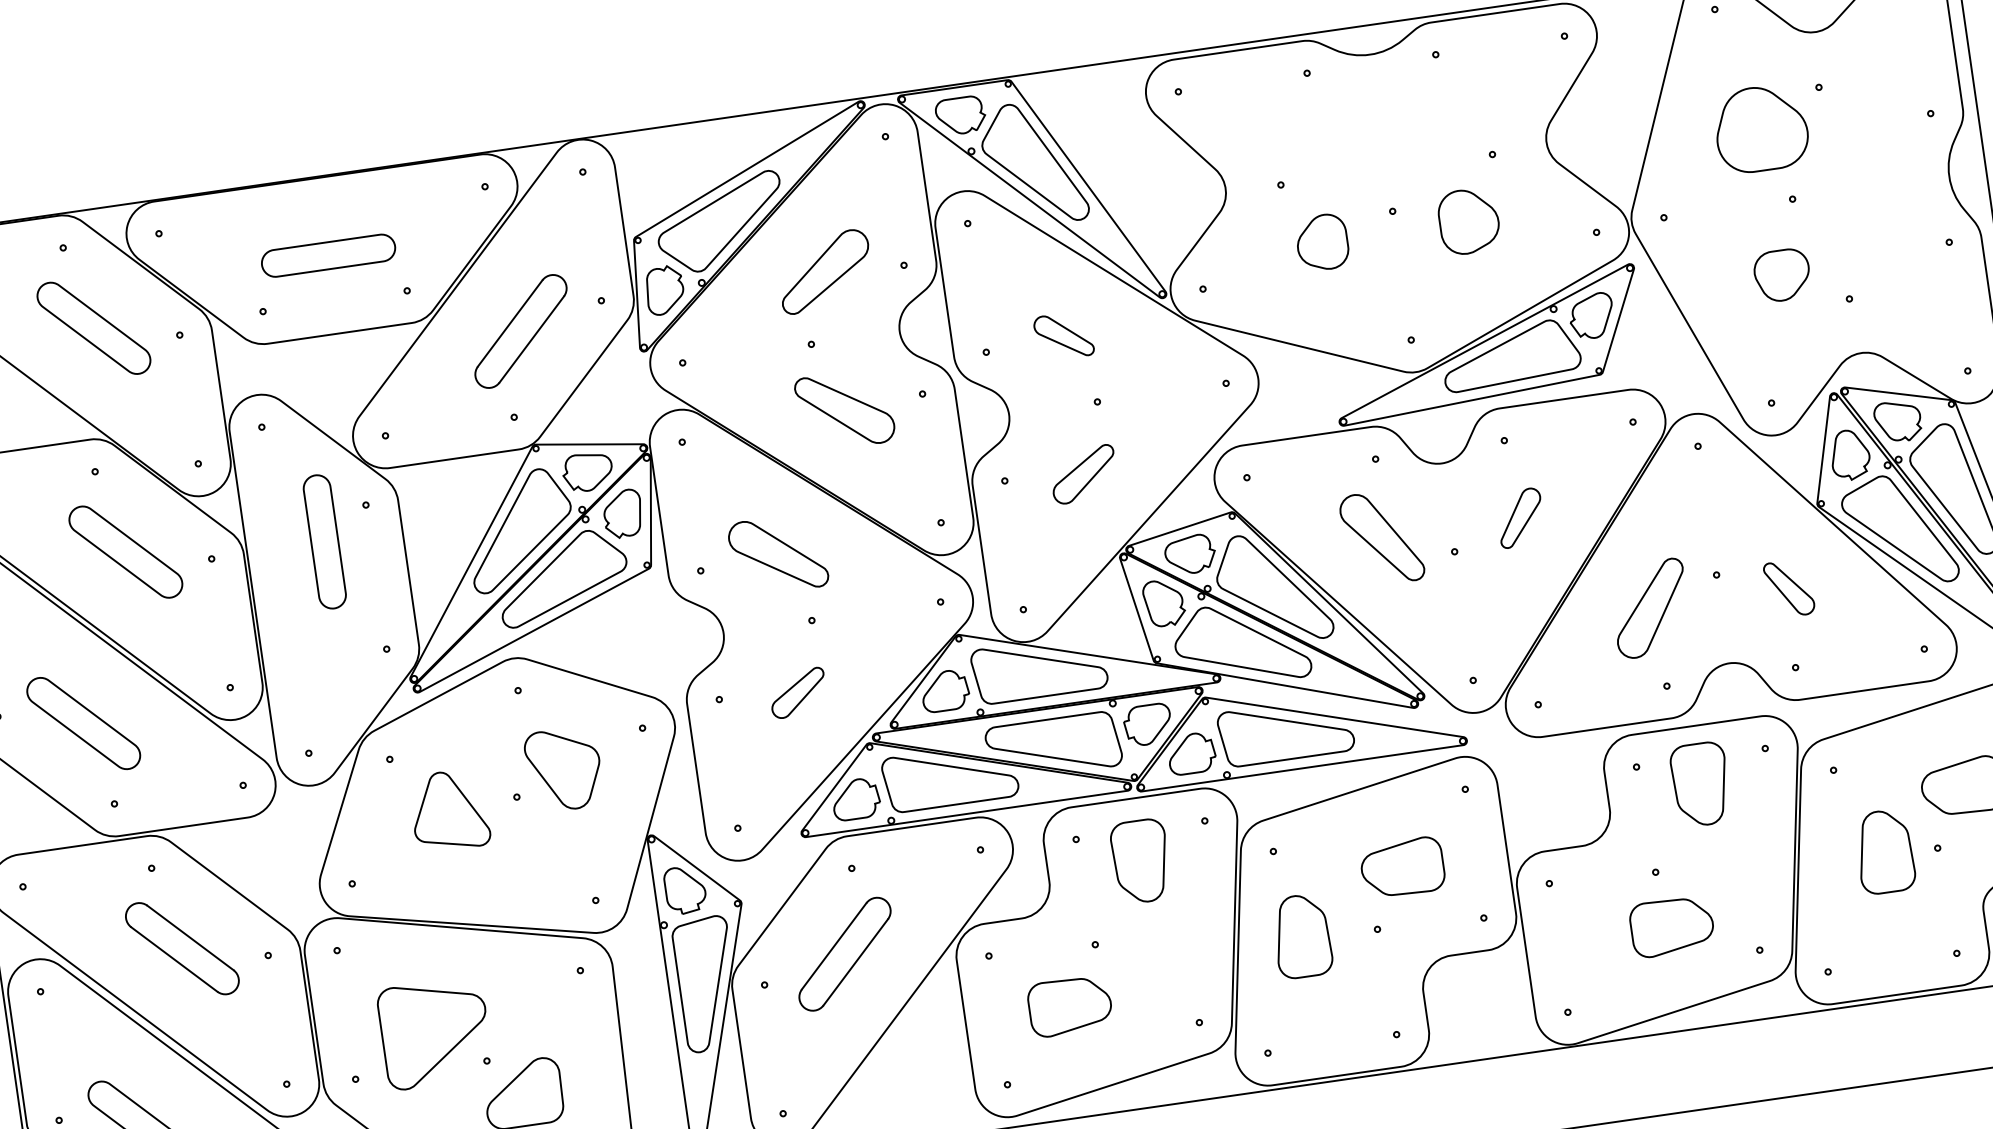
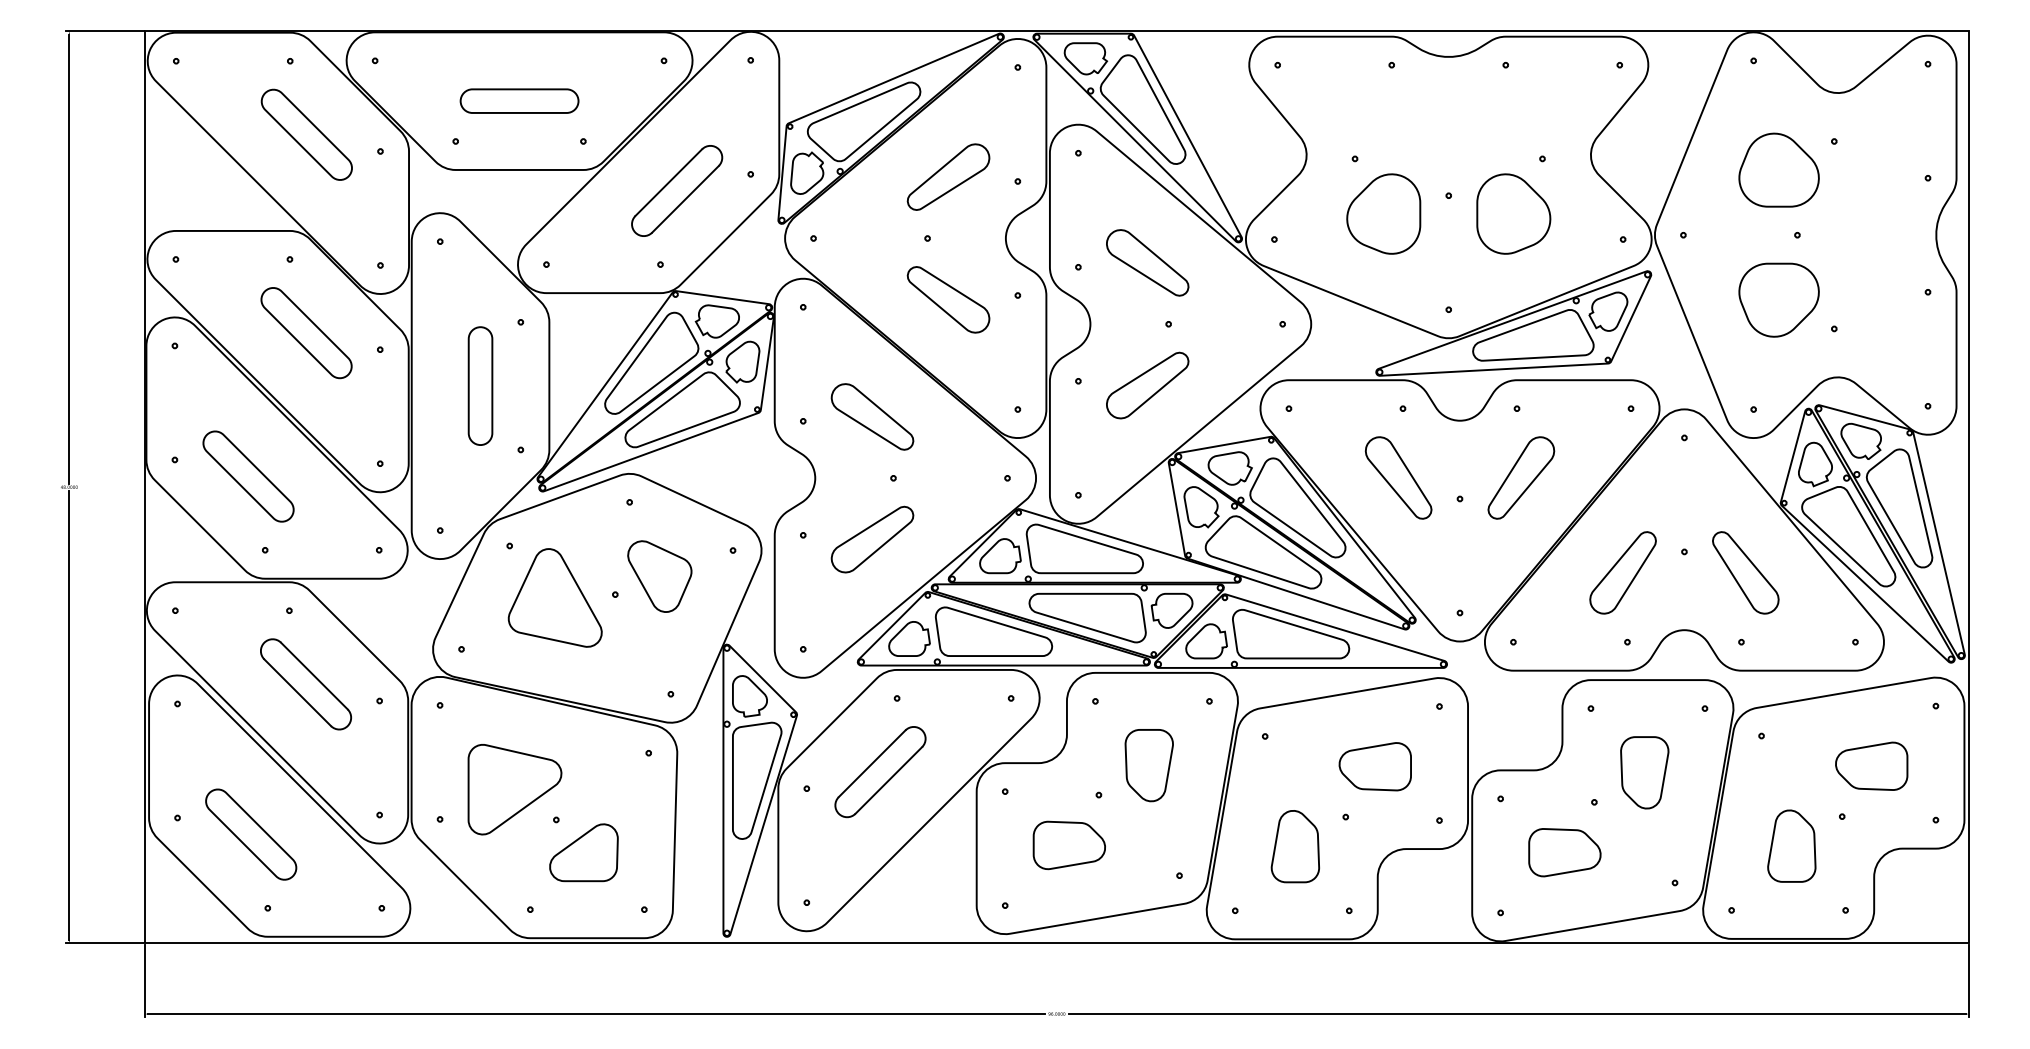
part: (1468, 220) -> (1513, 213), size x1.43
part: (1321, 241) -> (1383, 213), size x1.67
part: (1781, 274) -> (1778, 299), size x1.67
part: (1063, 335) -> (1147, 262), size x1.67
part: (1083, 474) -> (1147, 385), size x1.43
part: (1520, 517) -> (1521, 477), size x1.67
part: (324, 541) -> (480, 385), moved
part: (1788, 588) -> (1745, 572), size x1.67
part: (798, 693) -> (872, 539), size x1.67
part: (1700, 784) -> (1644, 772), moved
part: (448, 810) -> (554, 597), size x1.43
part: (1884, 851) -> (1791, 845), moved
part: (1140, 861) -> (1148, 765), moved
part: (1671, 926) -> (1564, 852), moved
part: (1300, 936) -> (1294, 846), moved

